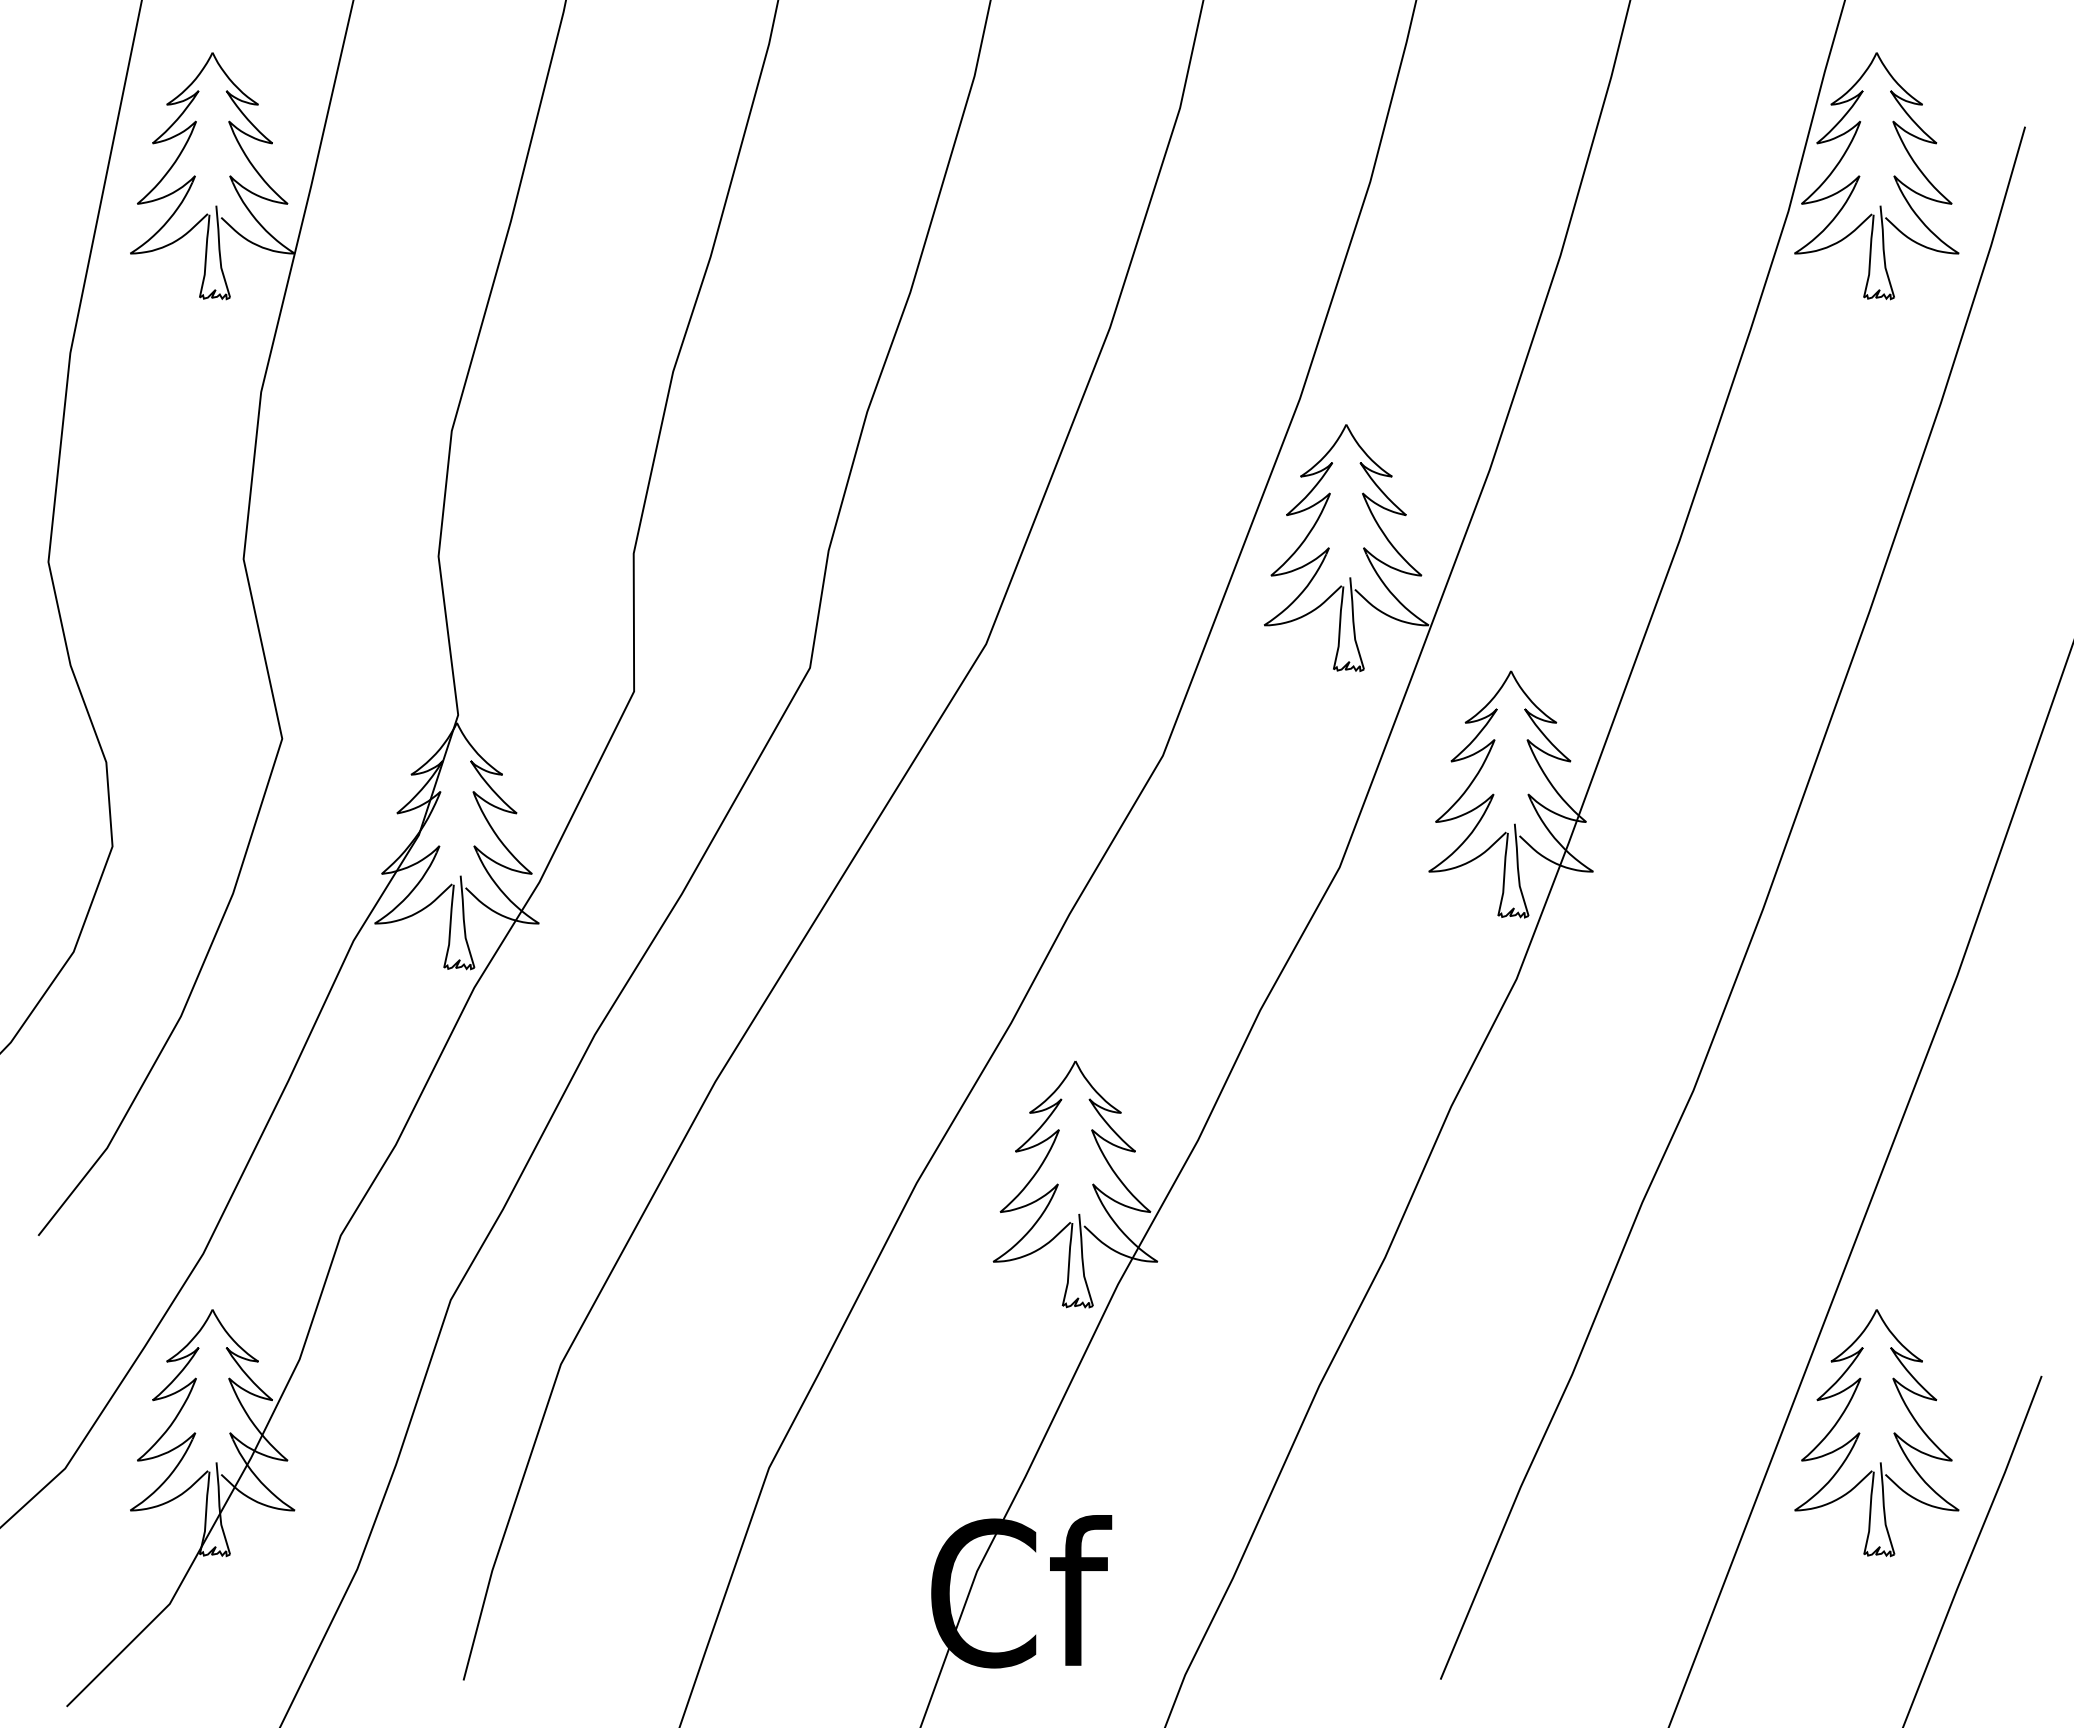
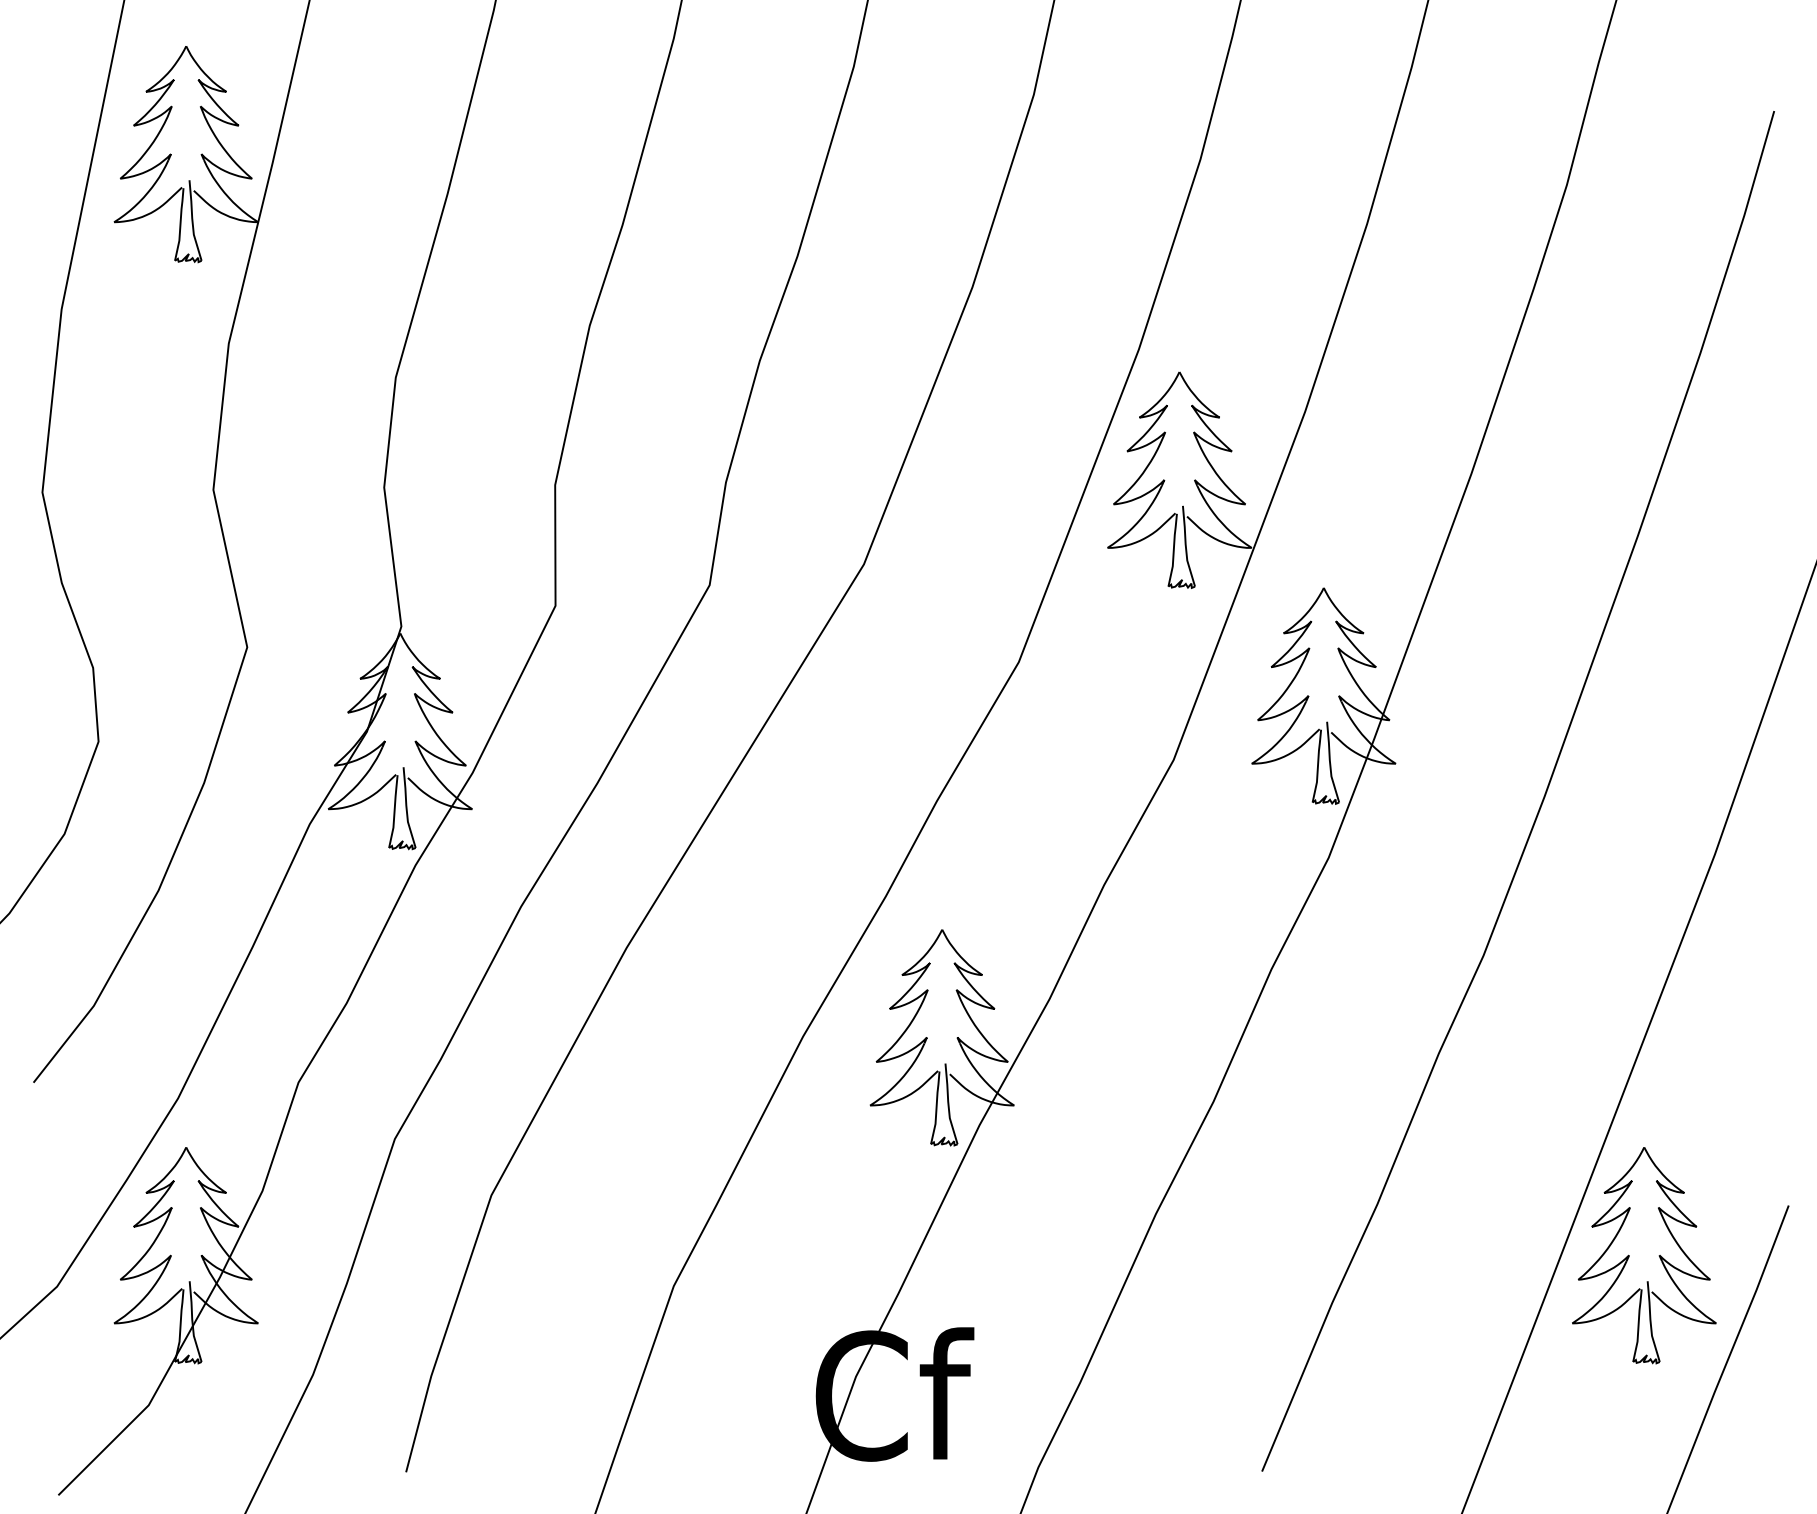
part: (1860, 176) -> (1629, 154), removed

